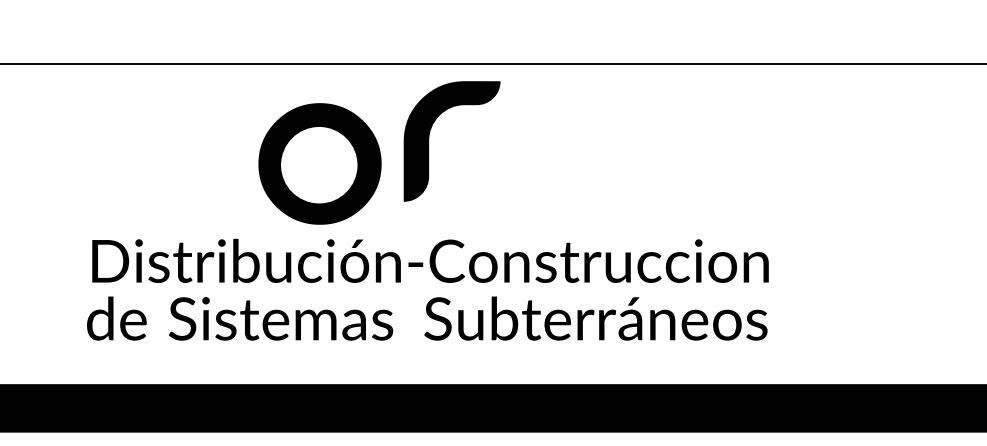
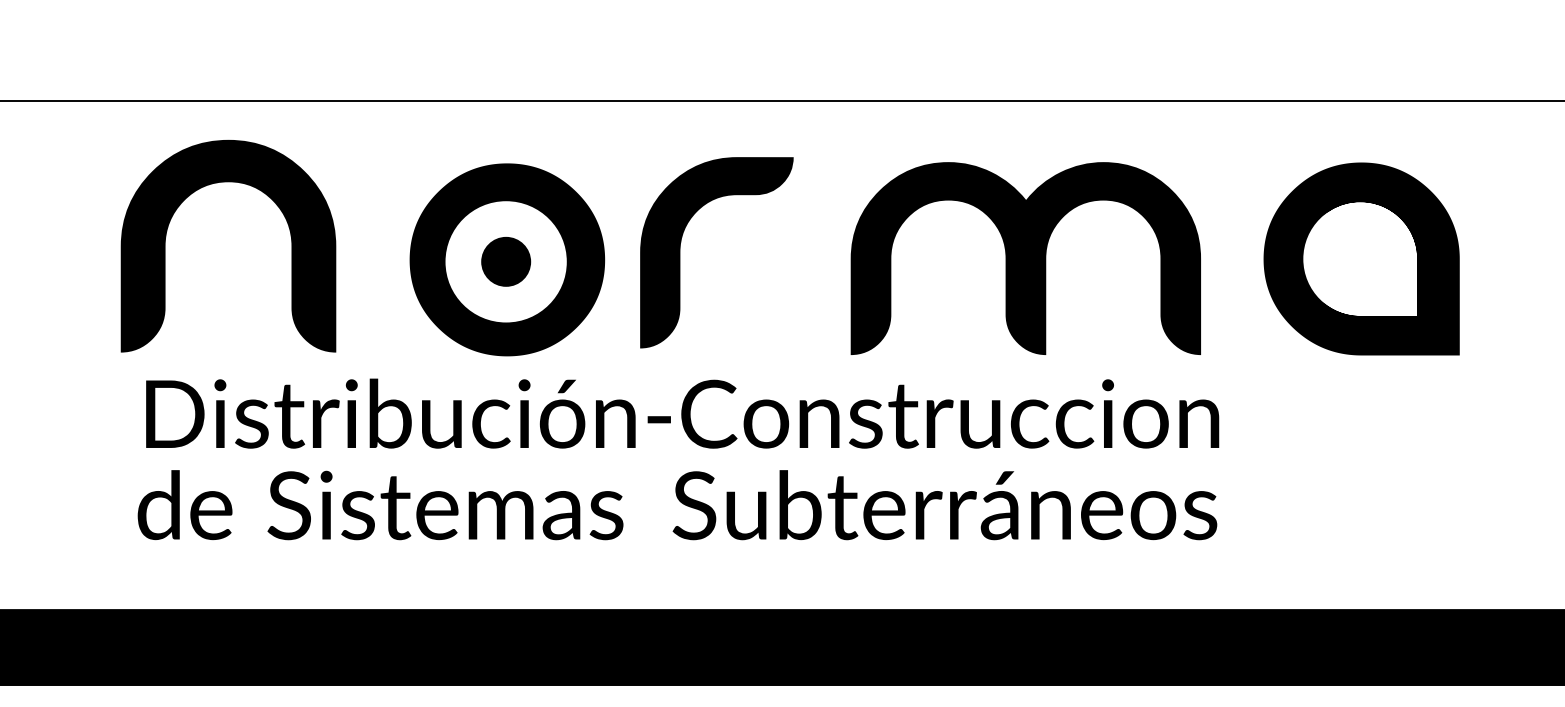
part: (429, 141) -> (680, 252), moved
fill: (144, 155) -> (228, 246), added
part: (646, 162) -> (1025, 257), added
part: (858, 163) -> (1361, 259), added
fill: (319, 164) -> (506, 260), added

